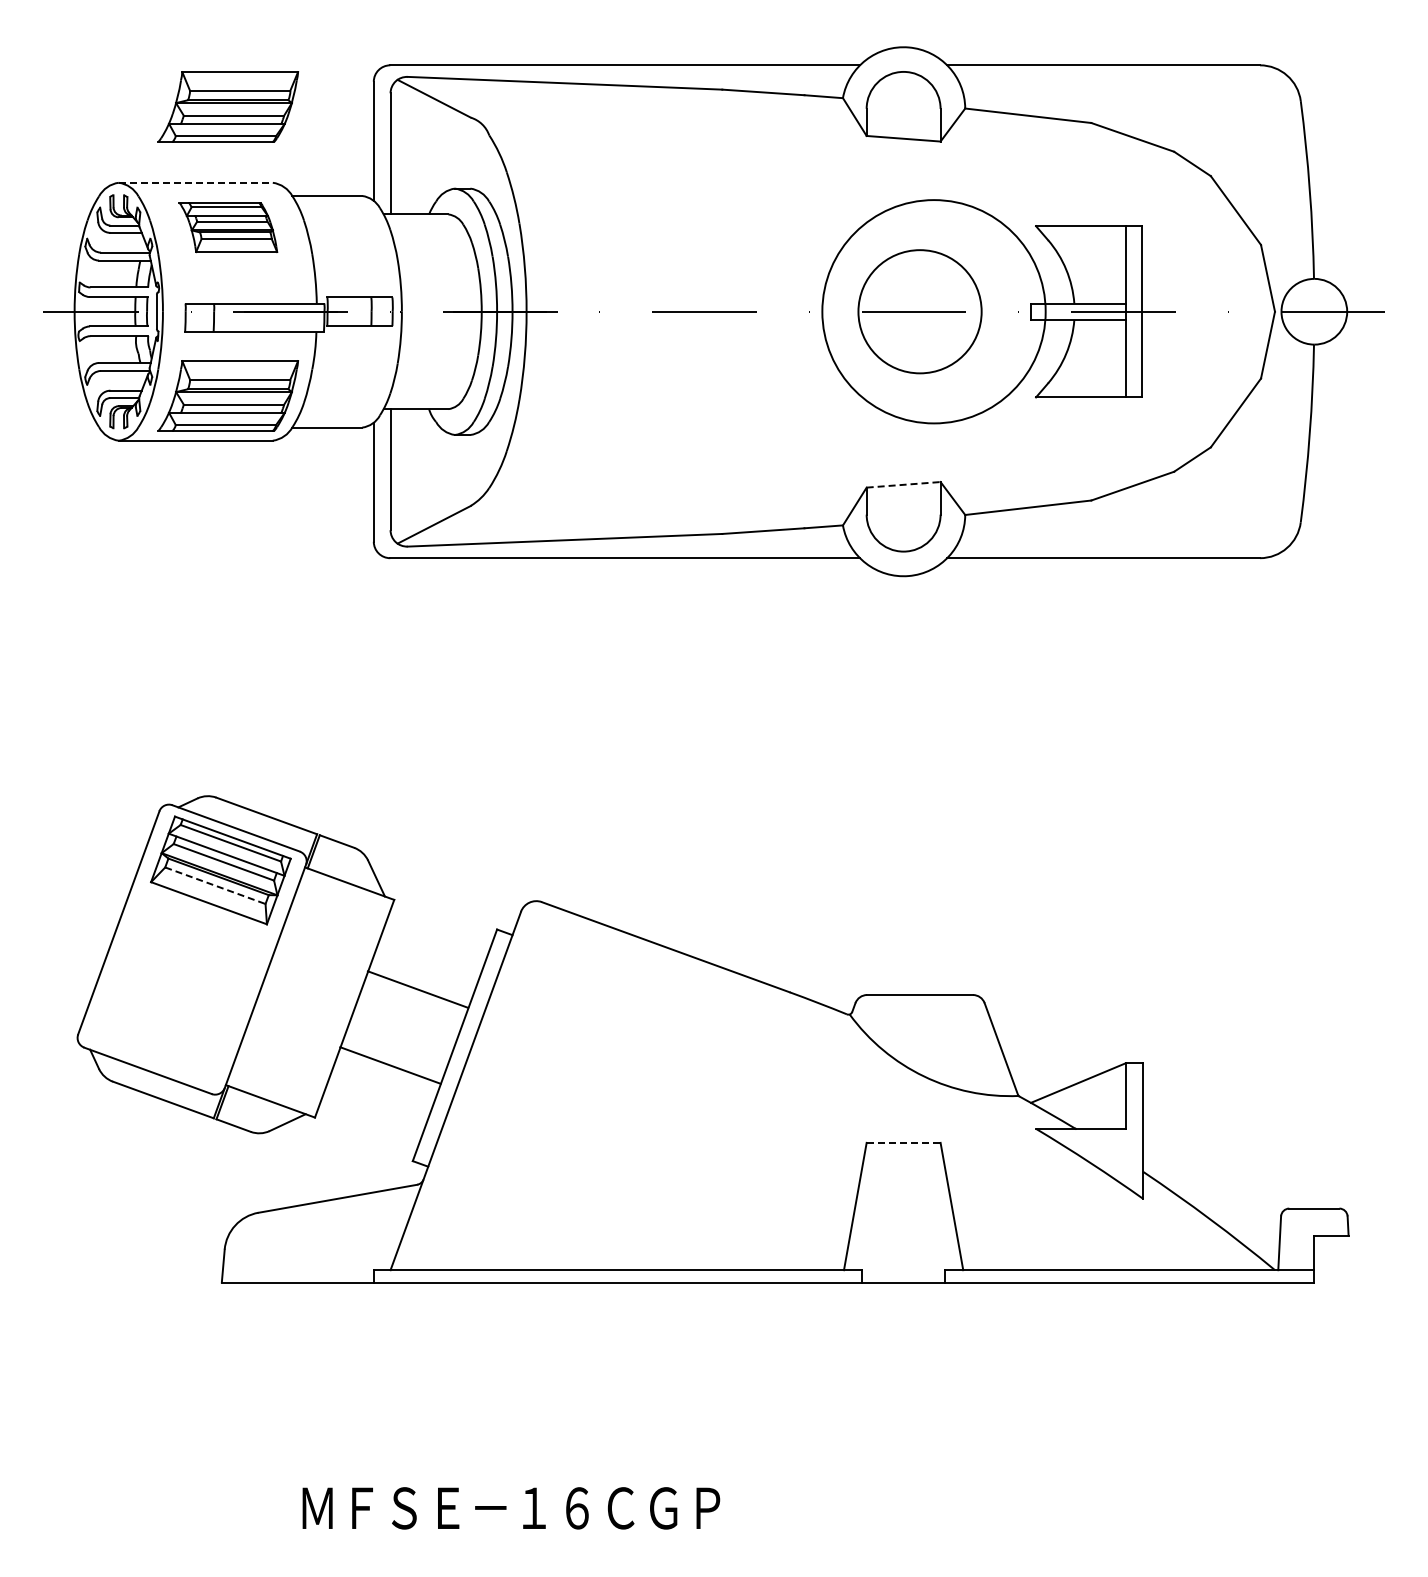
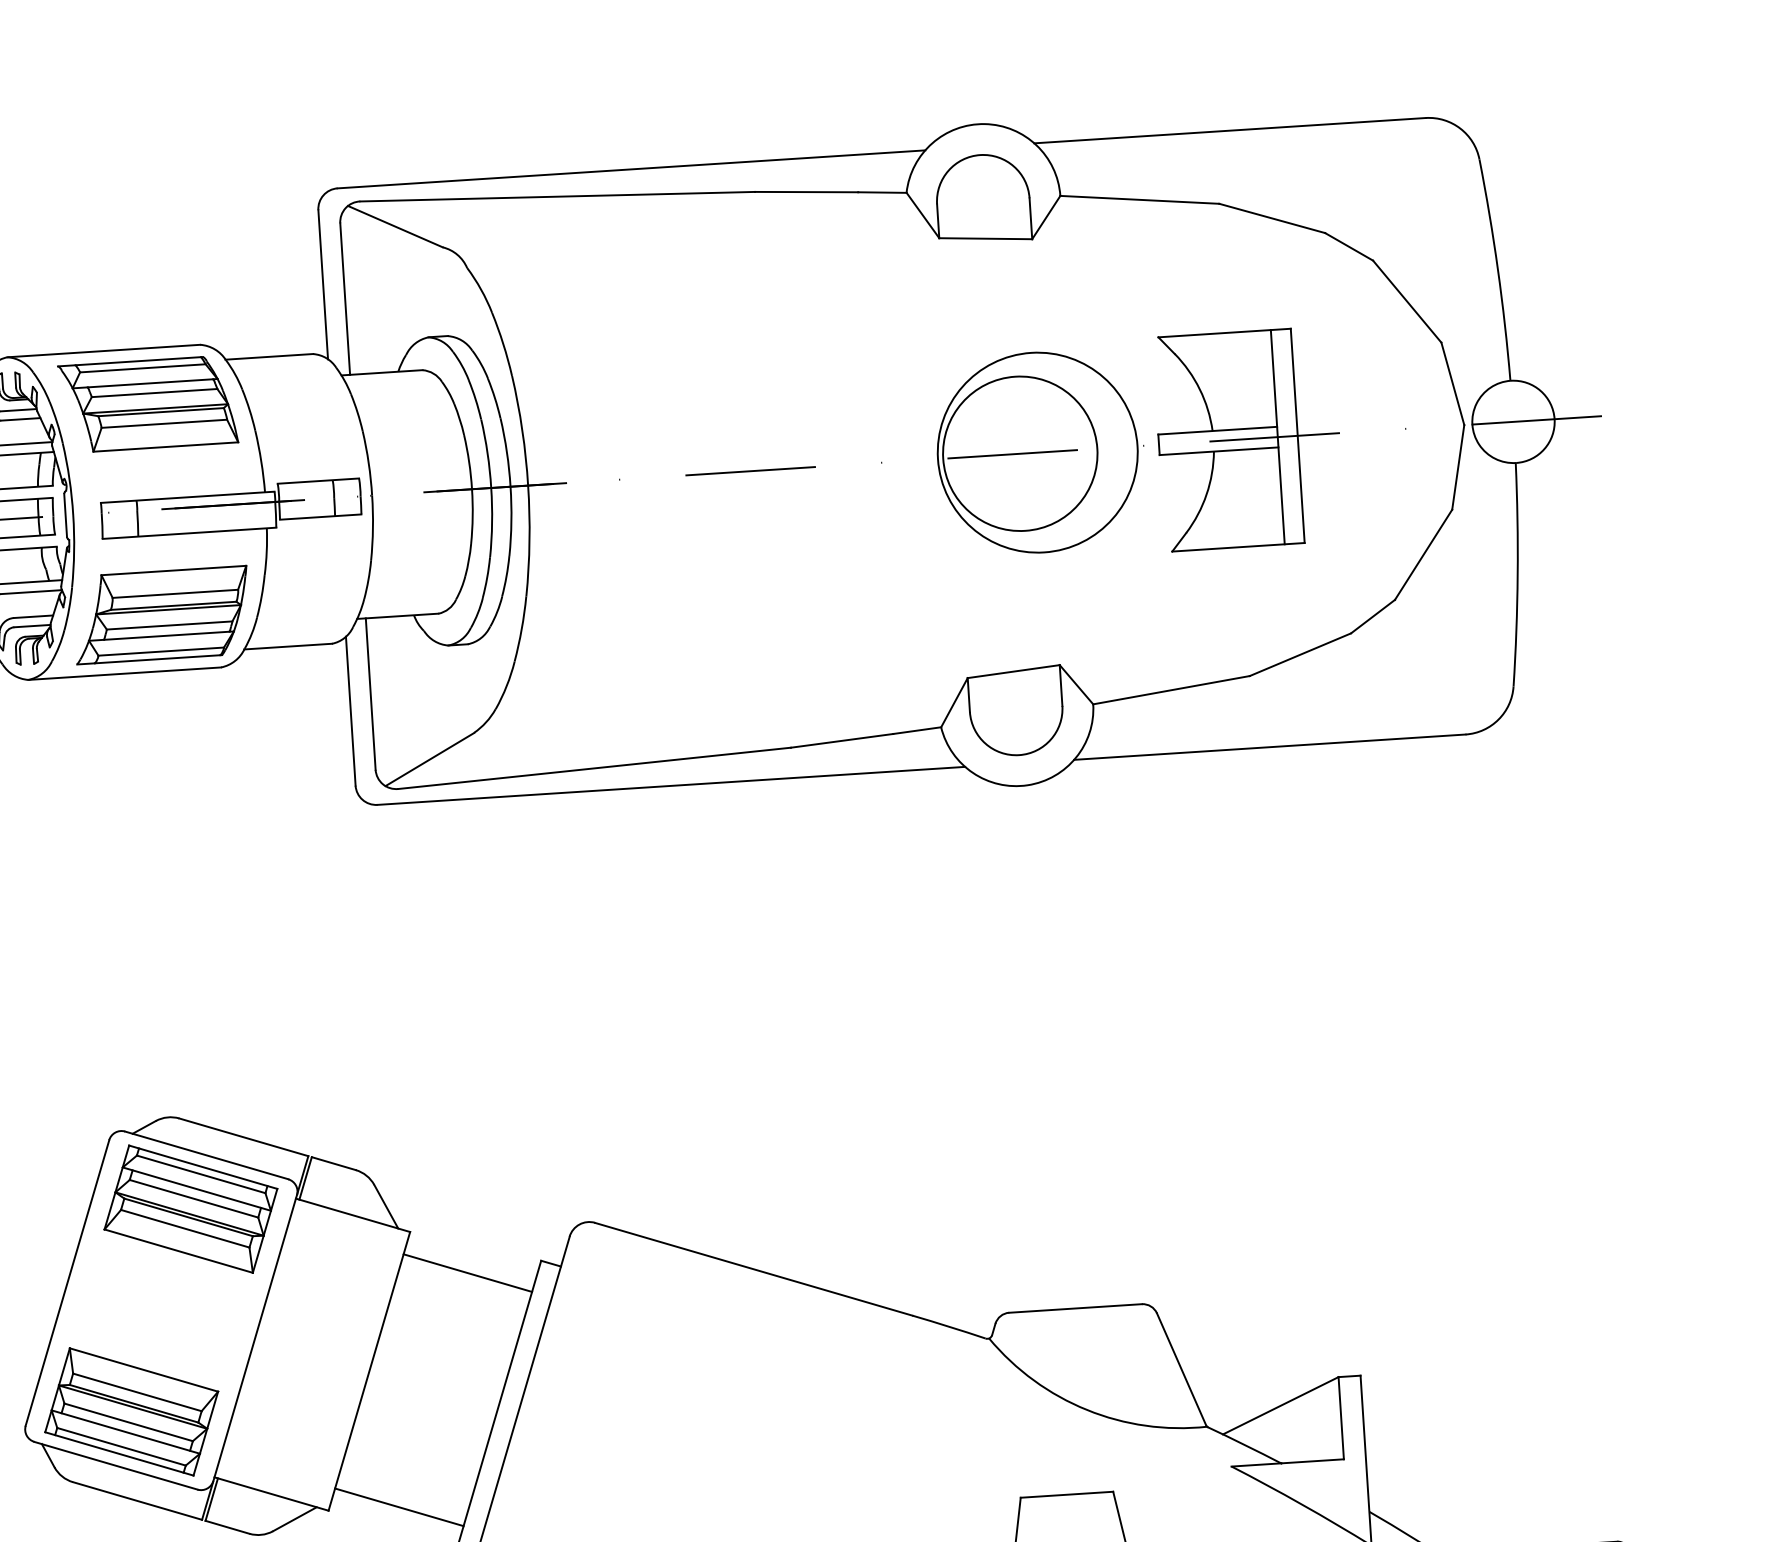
part: (228, 106) -> (138, 252), removed
line: (195, 182) -> (103, 350), dashed -> solid
part: (228, 227) -> (148, 404), size x1.43
circle: (933, 311) -> (1037, 452), size x0.71
line: (904, 484) -> (1014, 671), dashed -> solid
line: (215, 885) -> (185, 1228), dashed -> solid
line: (417, 989) -> (467, 1273), moved
part: (163, 1028) -> (131, 1411), added
line: (390, 1065) -> (399, 1507), moved
line: (903, 1142) -> (1066, 1494), dashed -> solid

